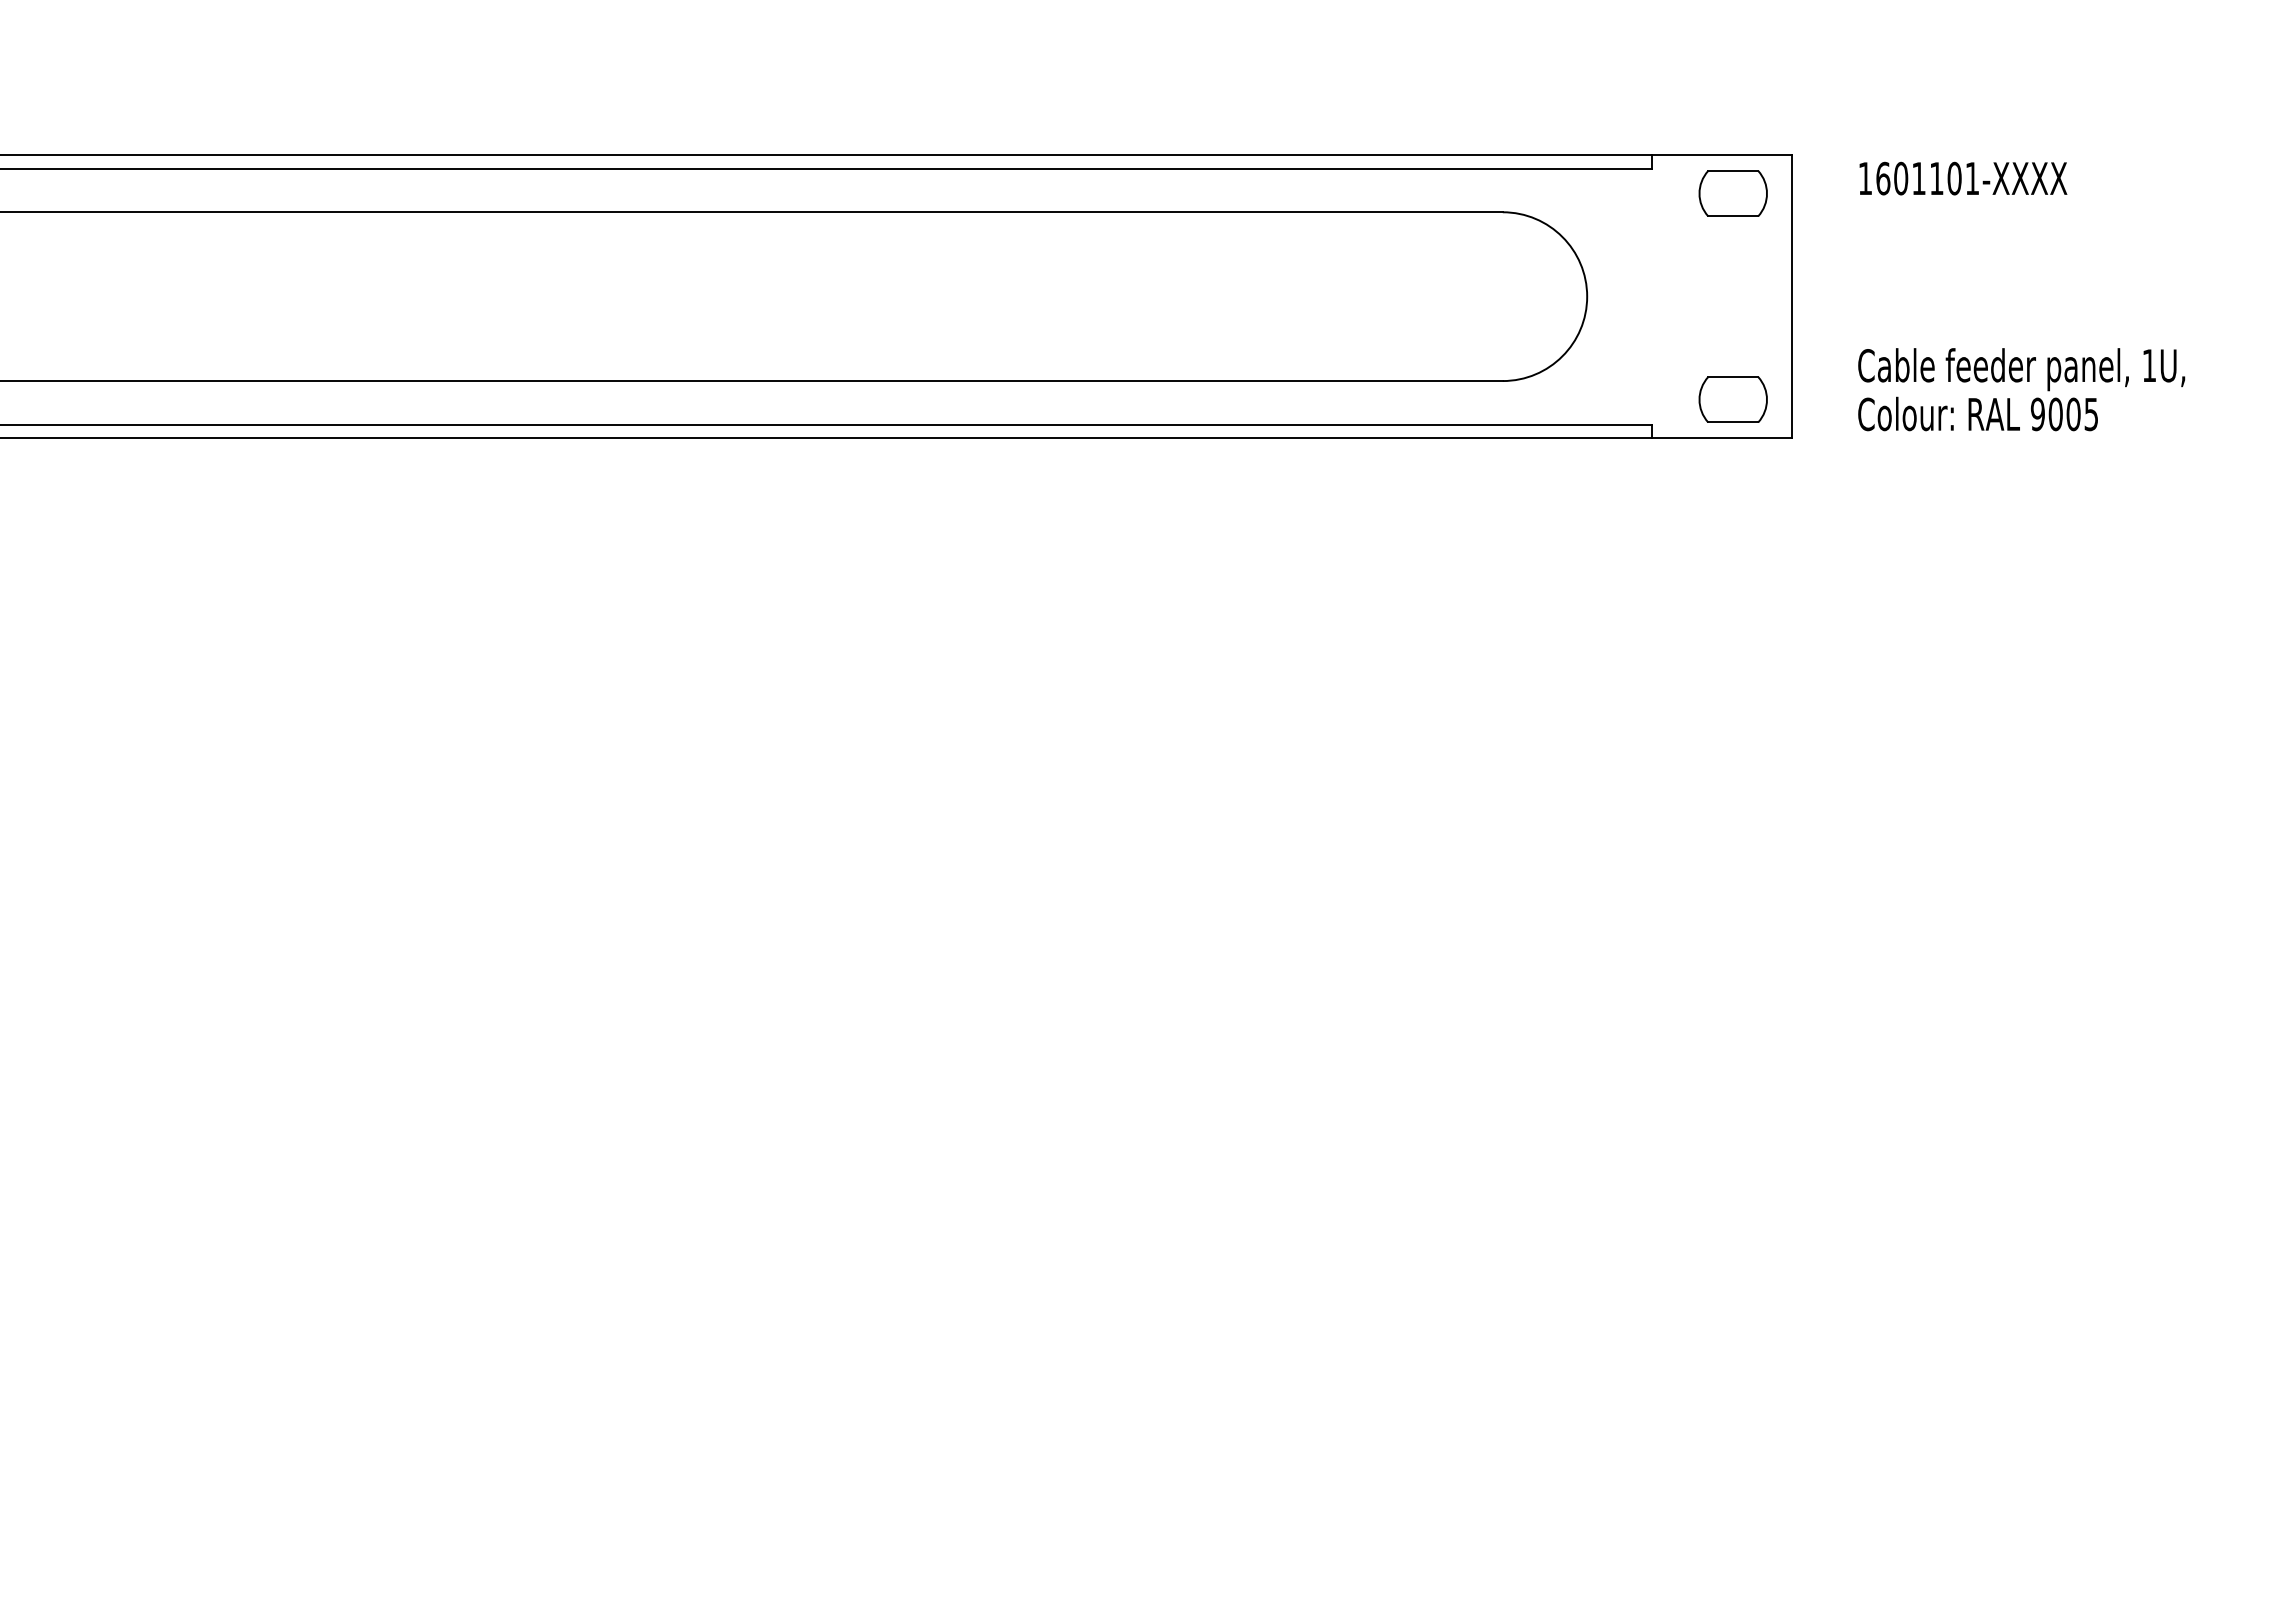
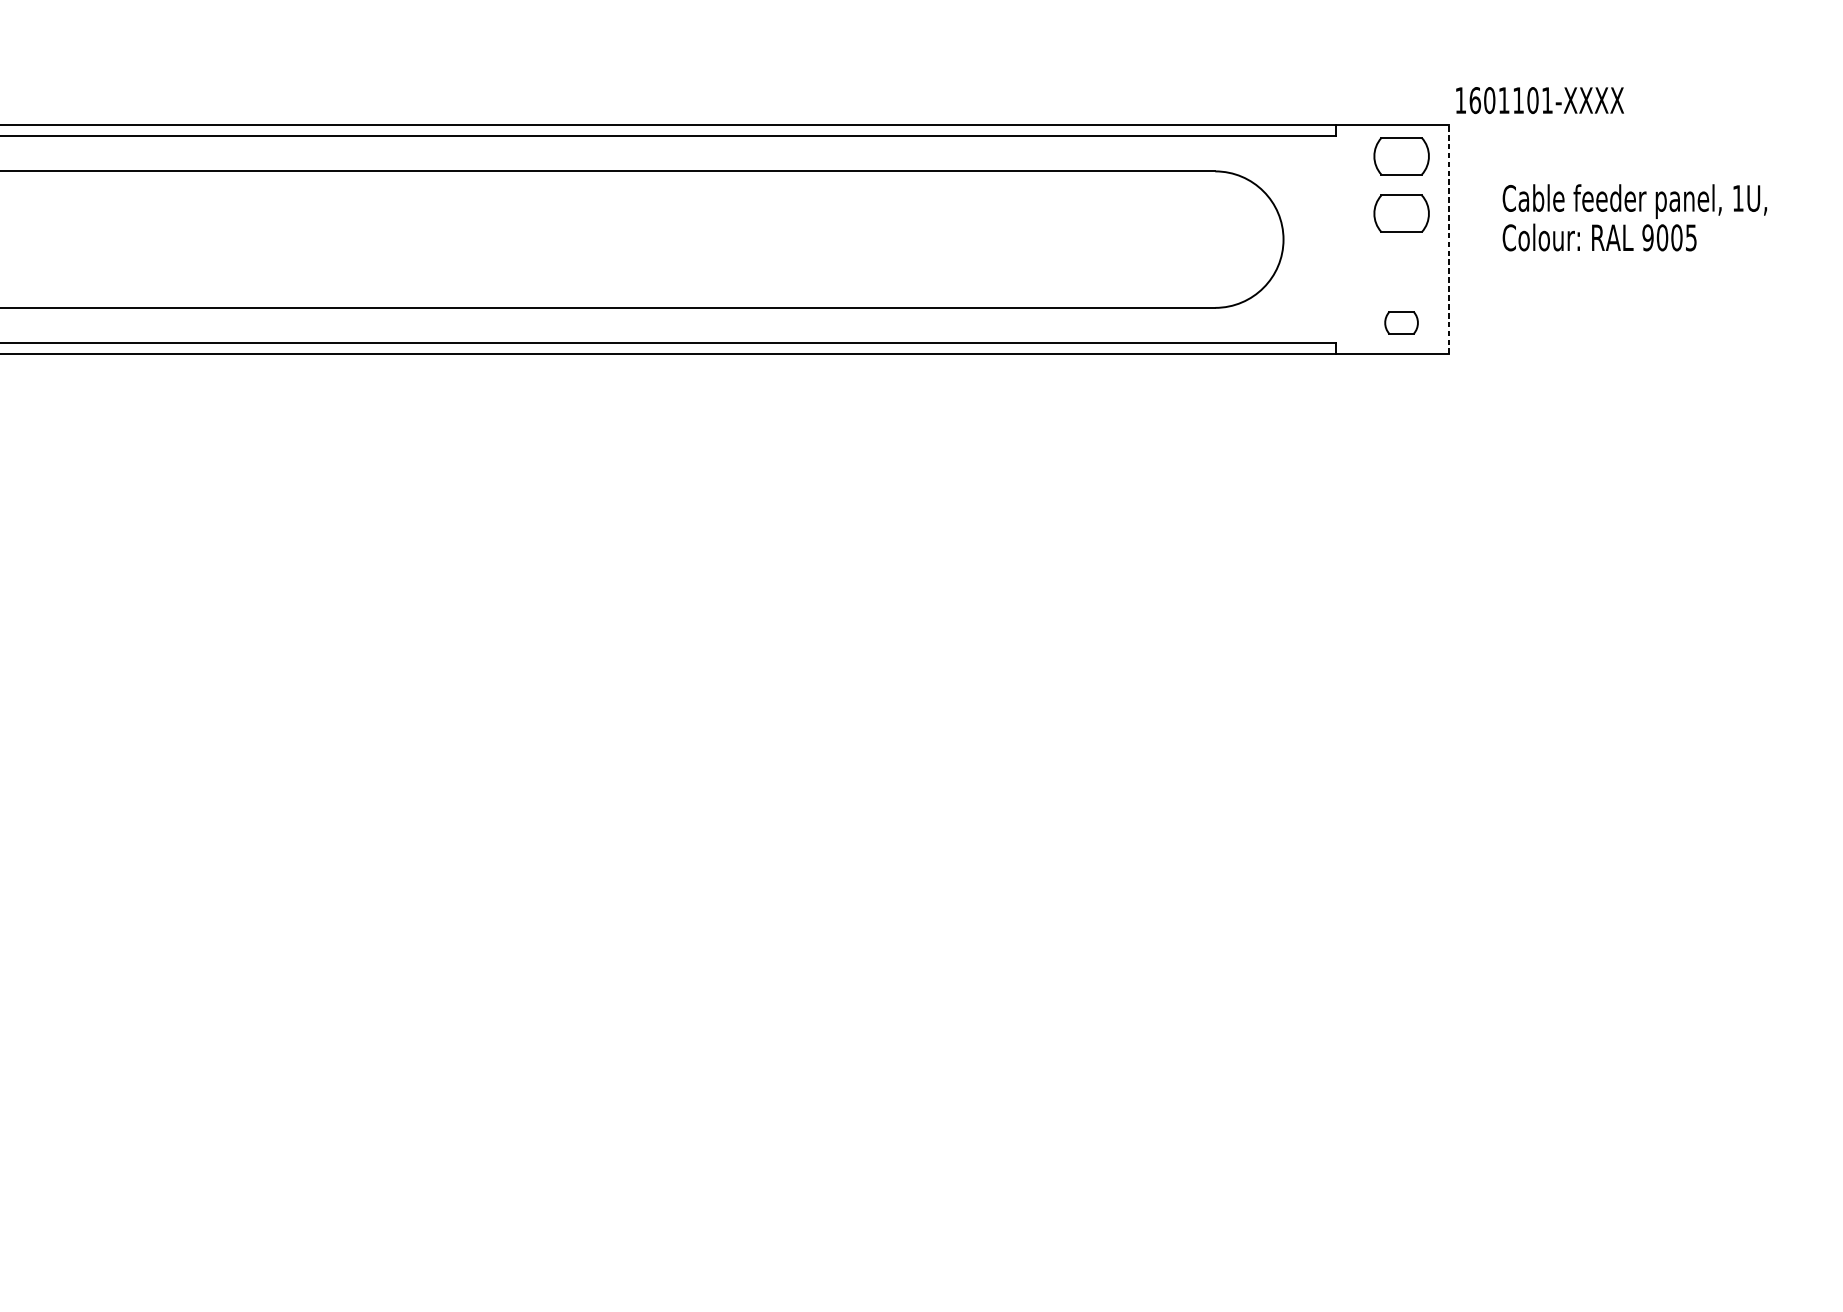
text: (1963, 178) -> (1540, 100), moved
part: (1732, 264) -> (1401, 213), added
line: (1791, 296) -> (1448, 239), solid -> dashed
text: (2021, 389) -> (1634, 217), moved
part: (1732, 399) -> (1401, 322), size x0.6

